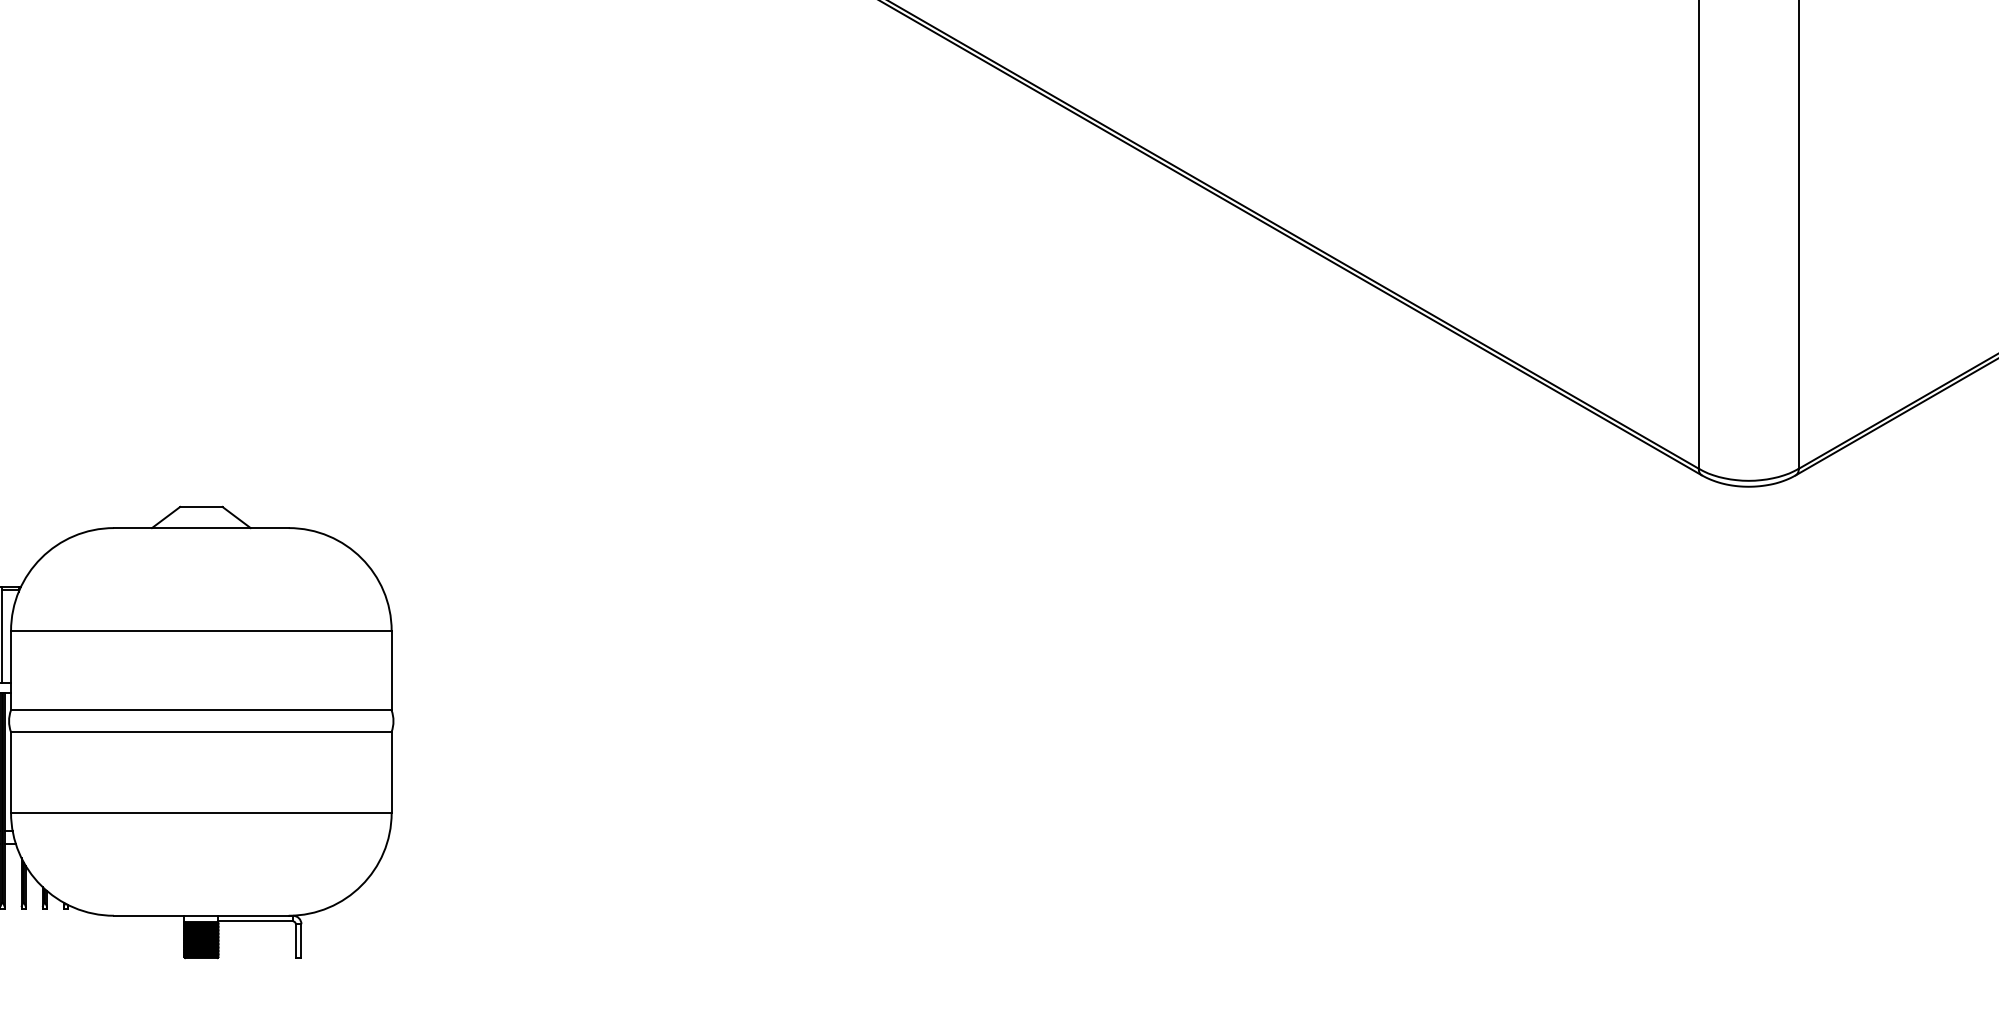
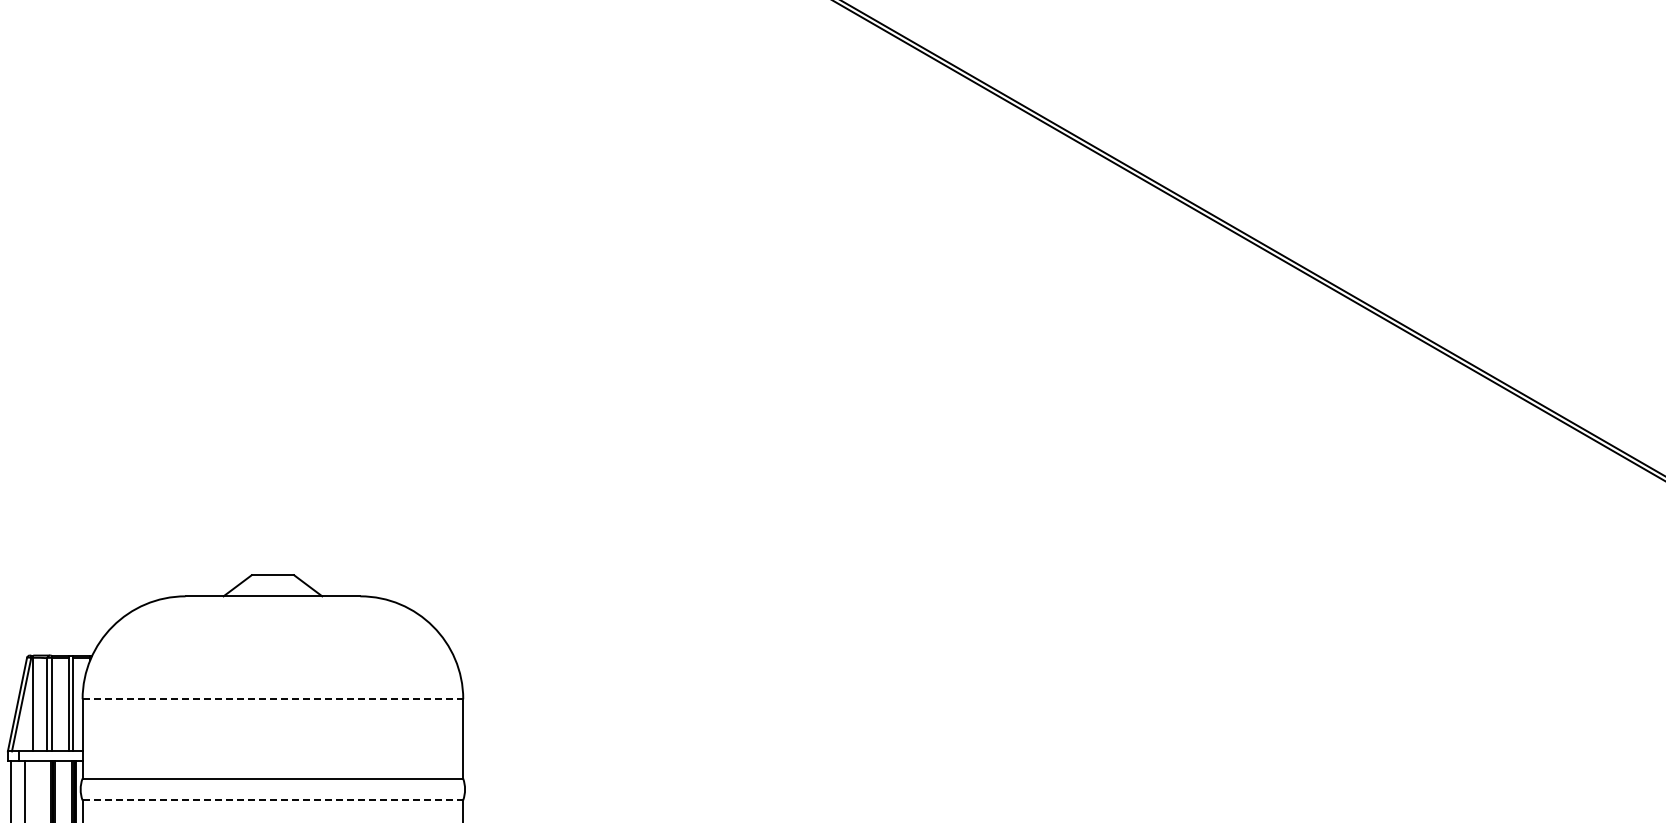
line: (201, 630) -> (273, 698), solid -> dashed
line: (201, 732) -> (273, 800), solid -> dashed

